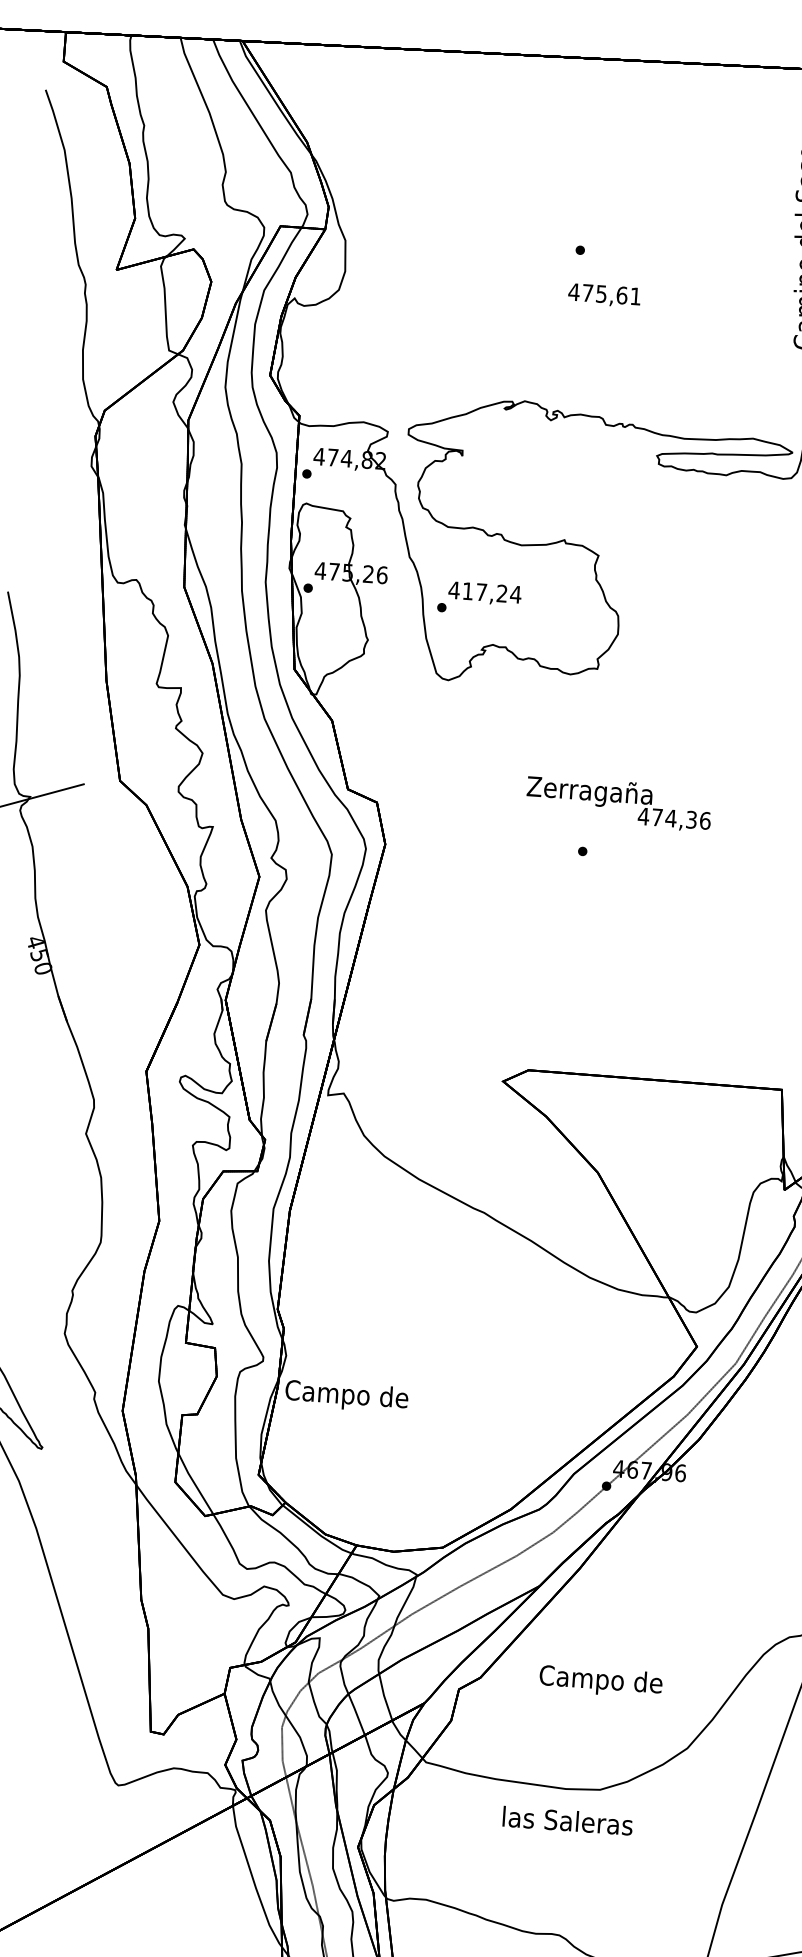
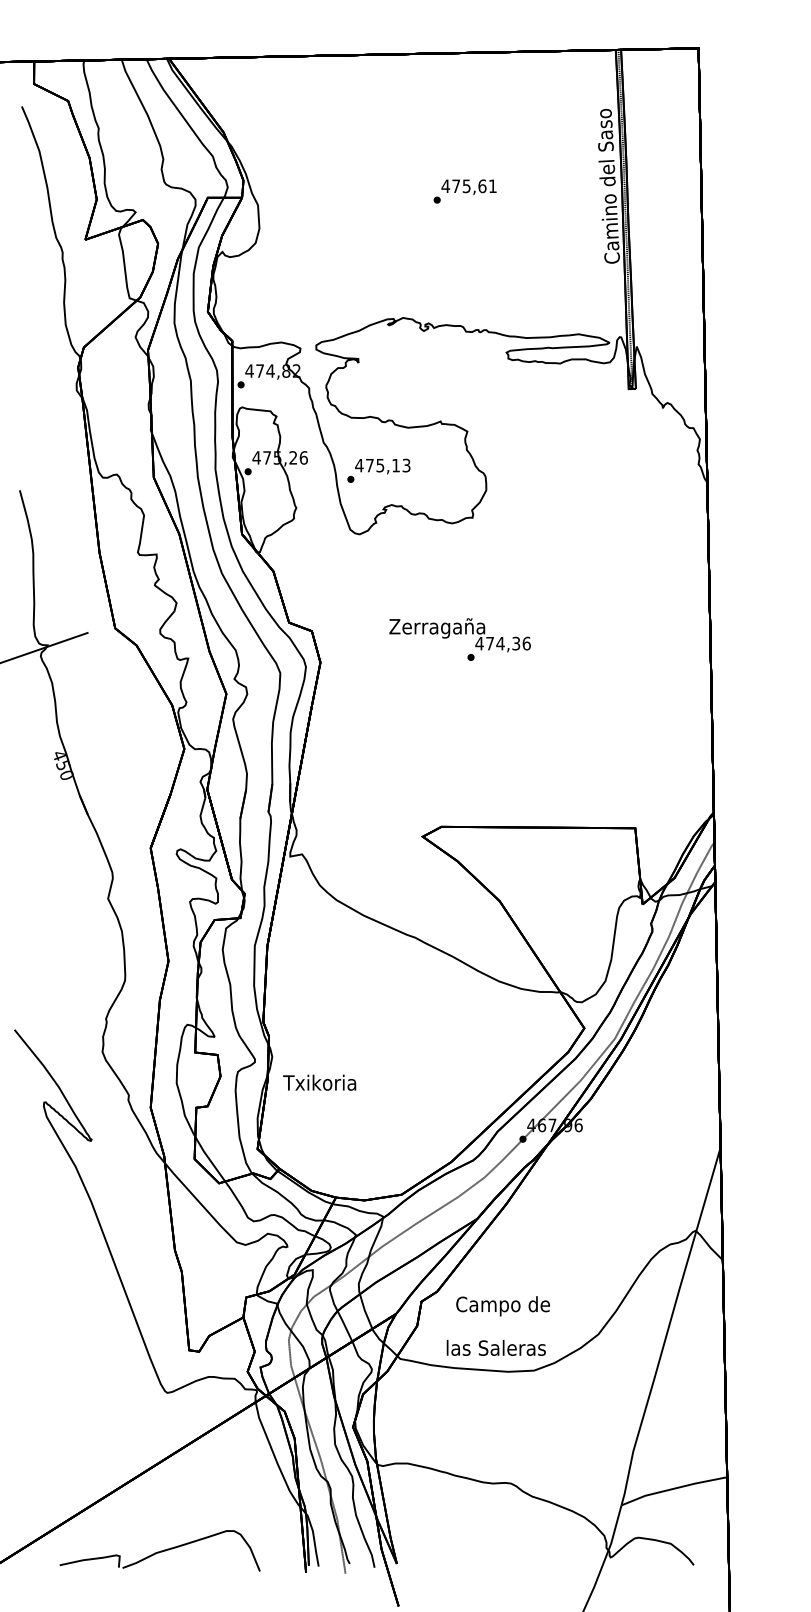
text: (603, 294) -> (468, 186), moved
text: (492, 592) -> (388, 465), 417,24 -> 475,13
text: (618, 804) -> (459, 635), moved
text: (346, 1396) -> (320, 1084), Campo de -> Txikoria
text: (600, 1681) -> (502, 1306), moved
text: (566, 1820) -> (495, 1347), moved

